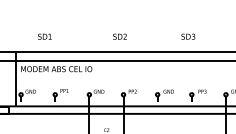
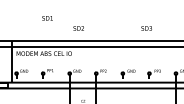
text: (44, 36) -> (47, 18), moved
text: (119, 36) -> (78, 28), moved

